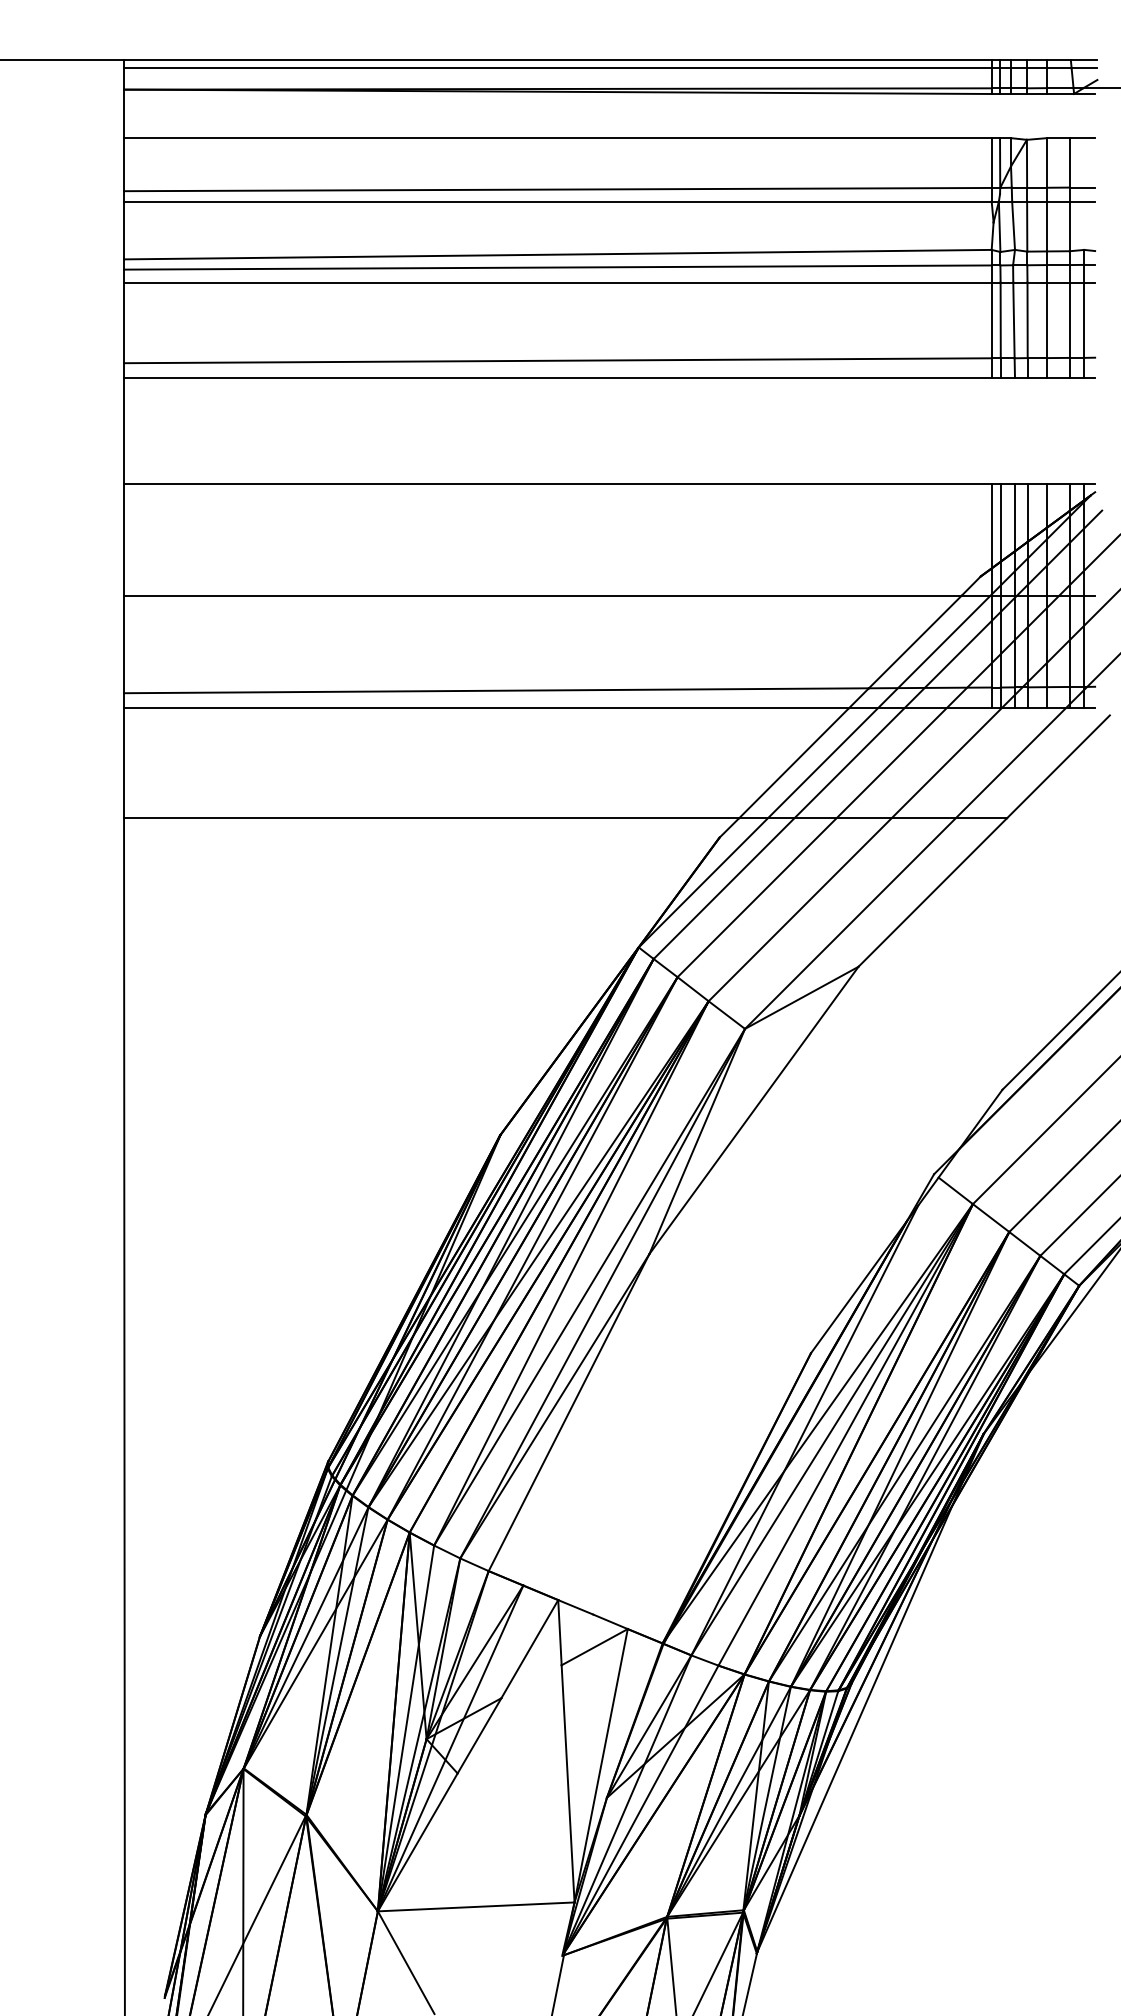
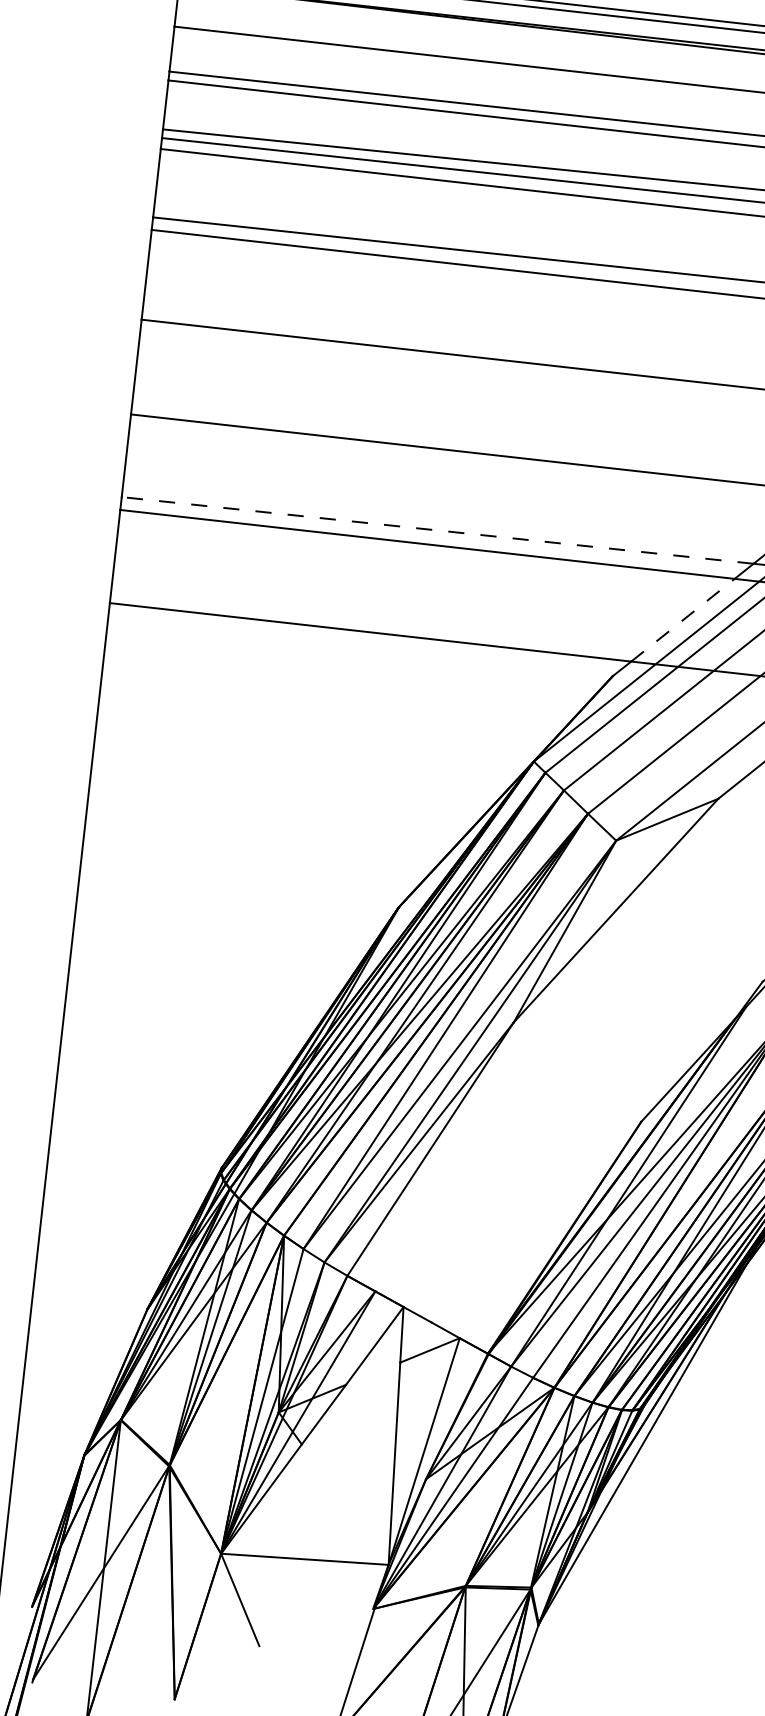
line: (495, 690) -> (436, 530), solid -> dashed
line: (794, 763) -> (683, 620), solid -> dashed

